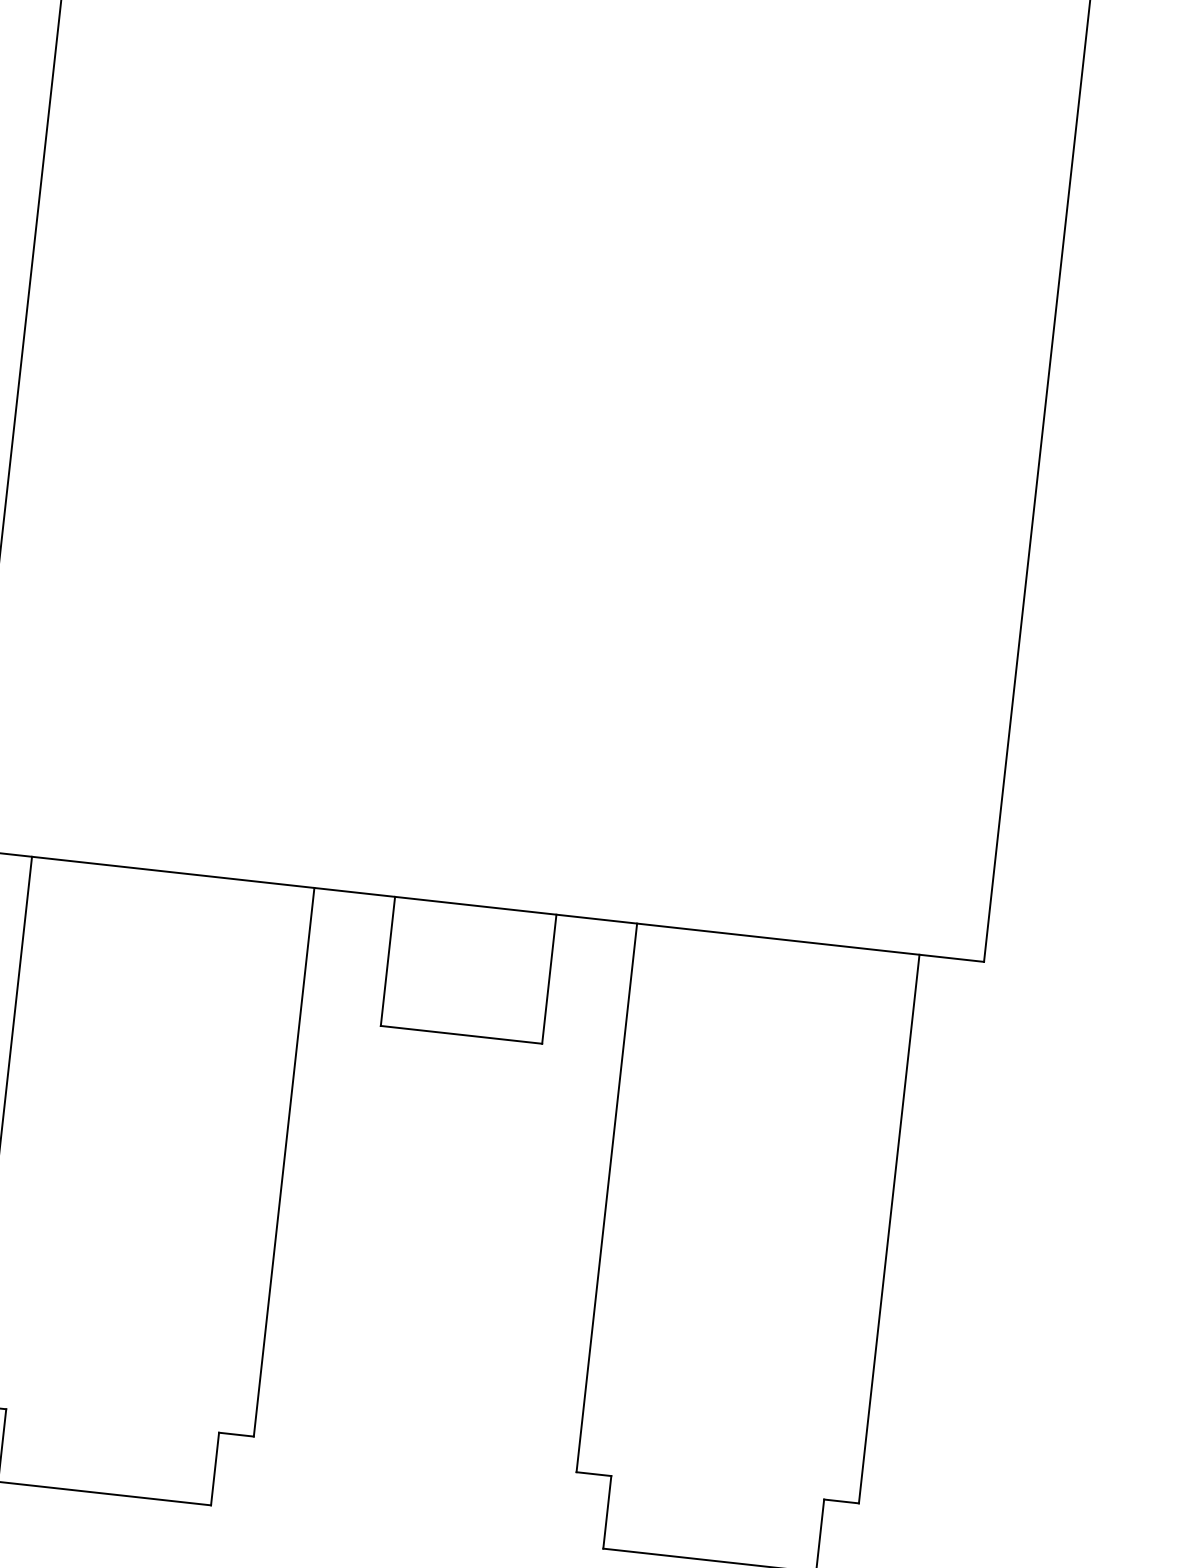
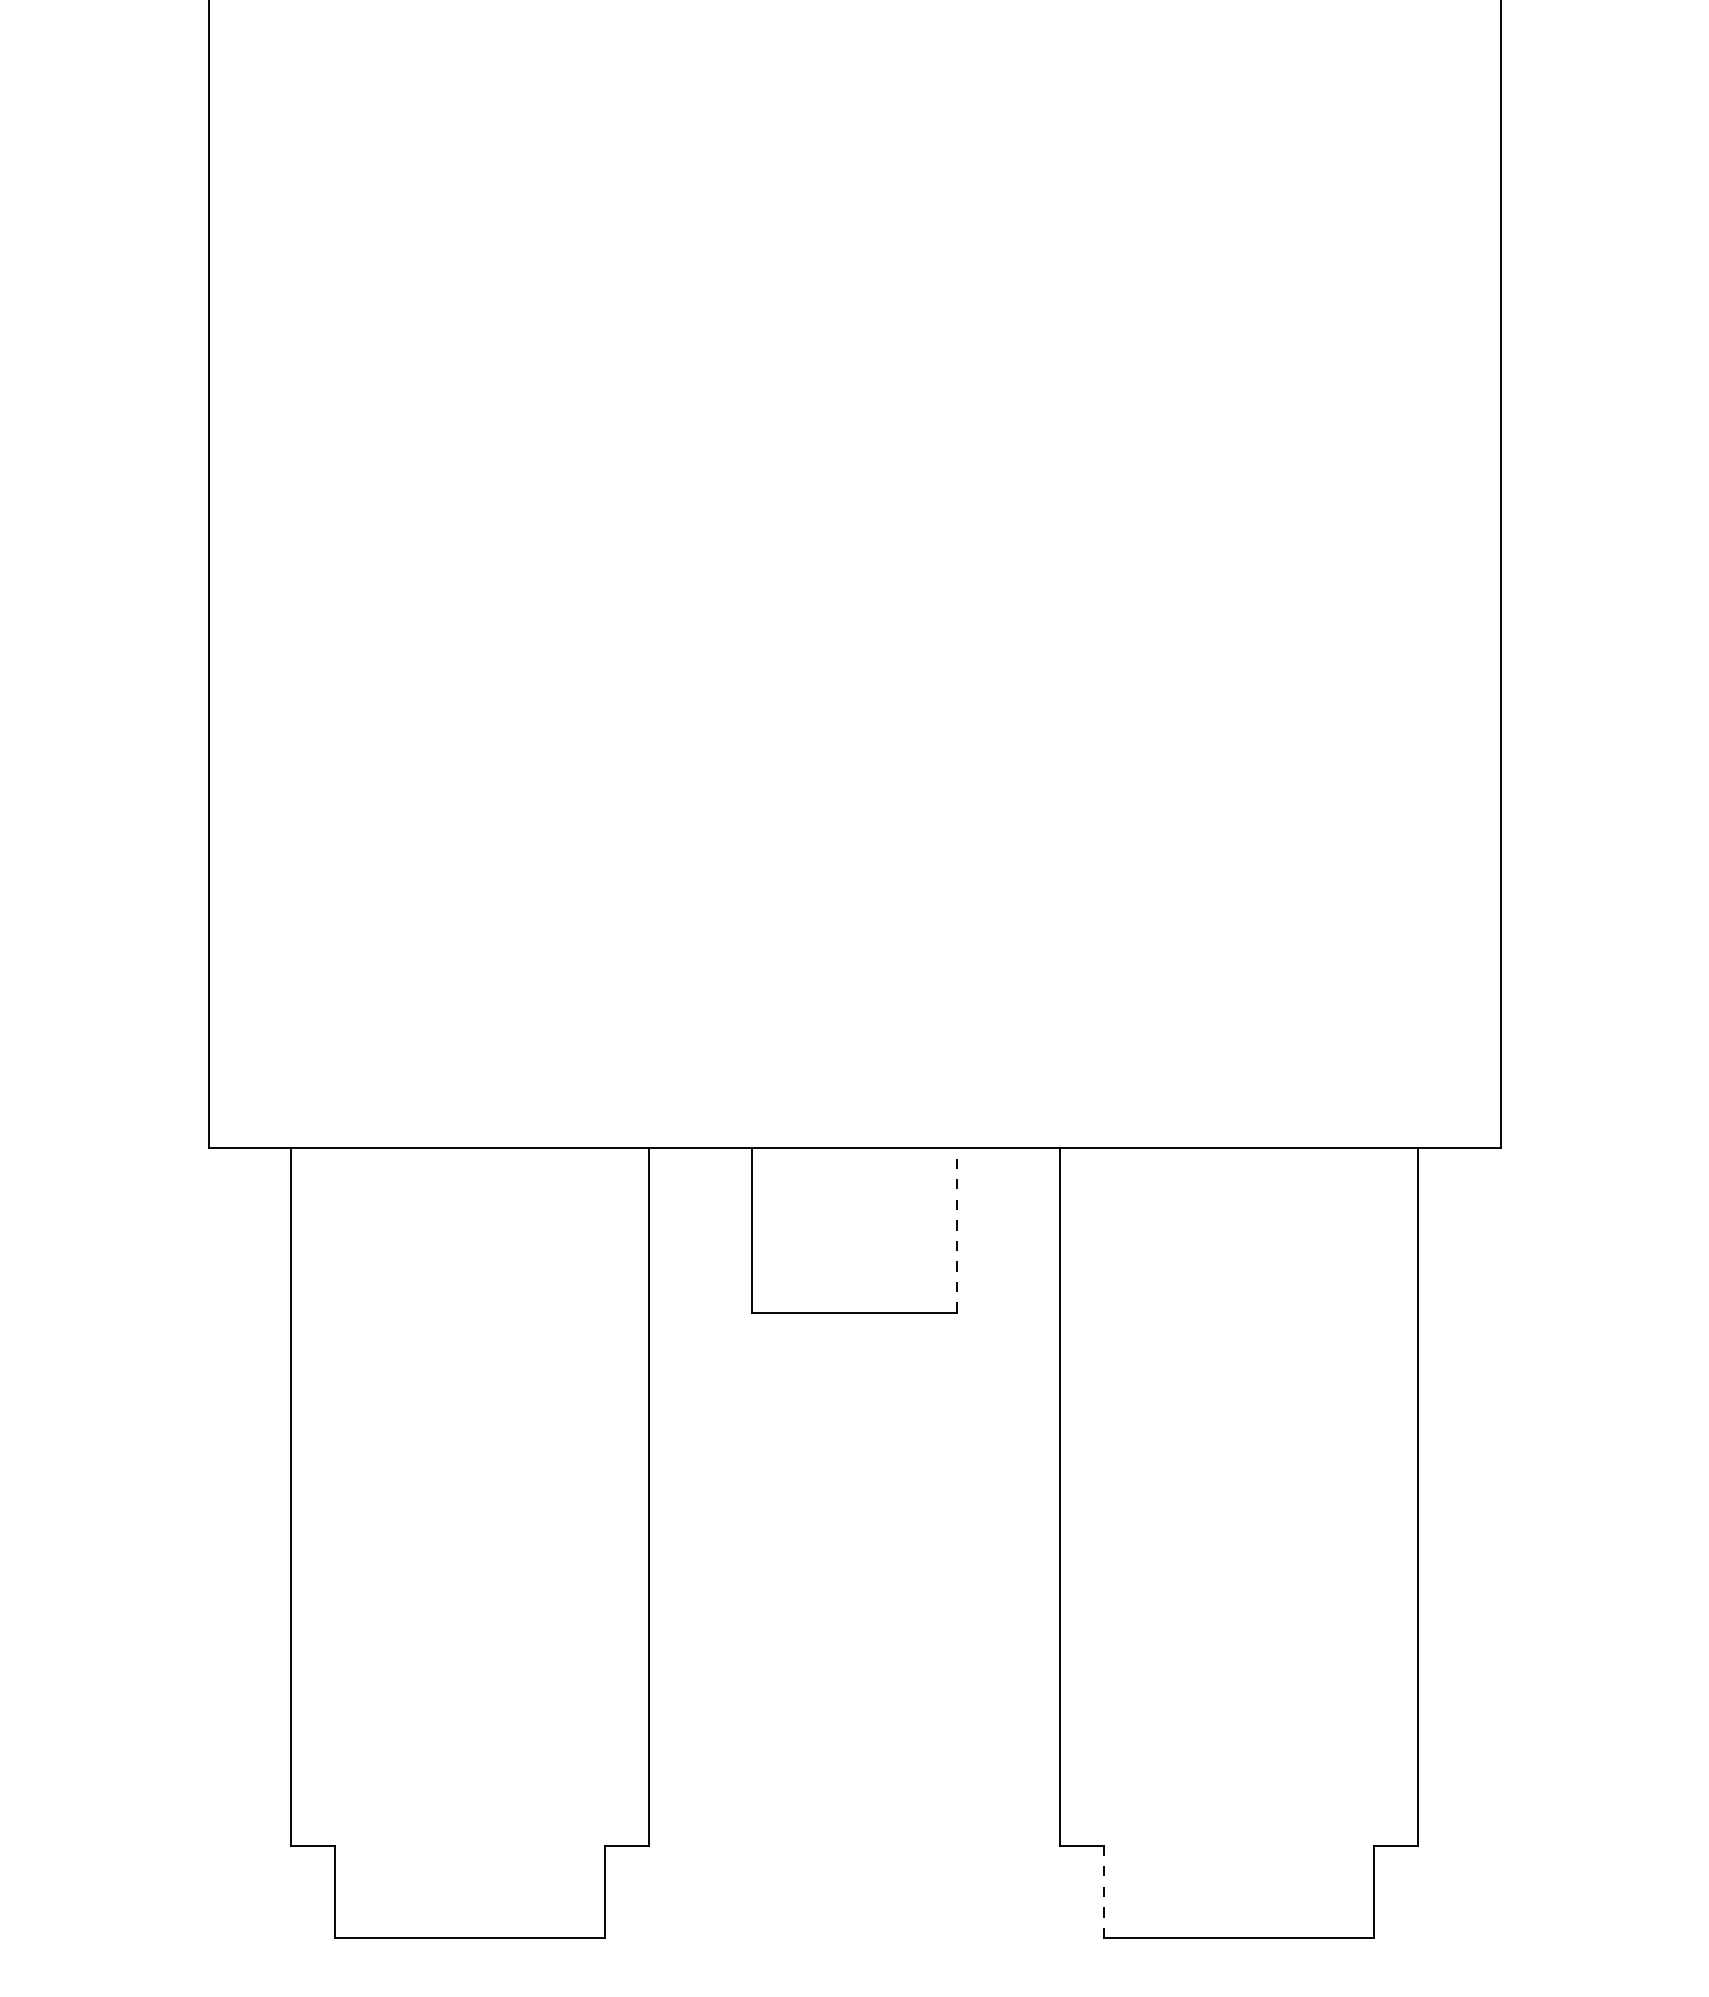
line: (549, 979) -> (957, 1230), solid -> dashed
line: (607, 1512) -> (1103, 1891), solid -> dashed

